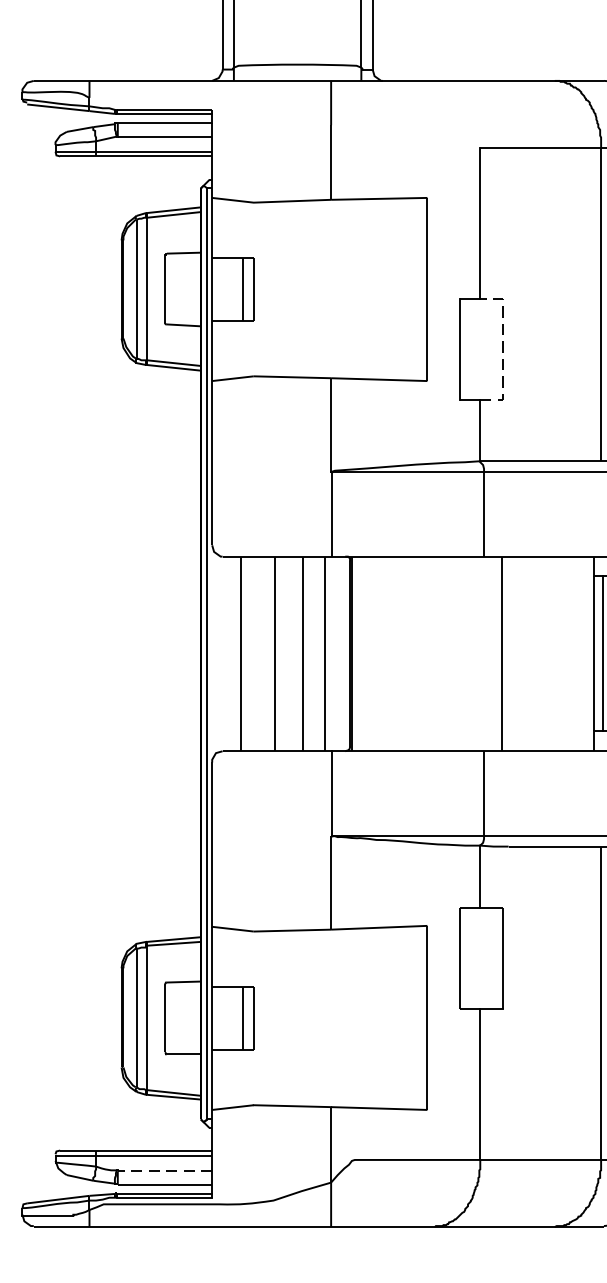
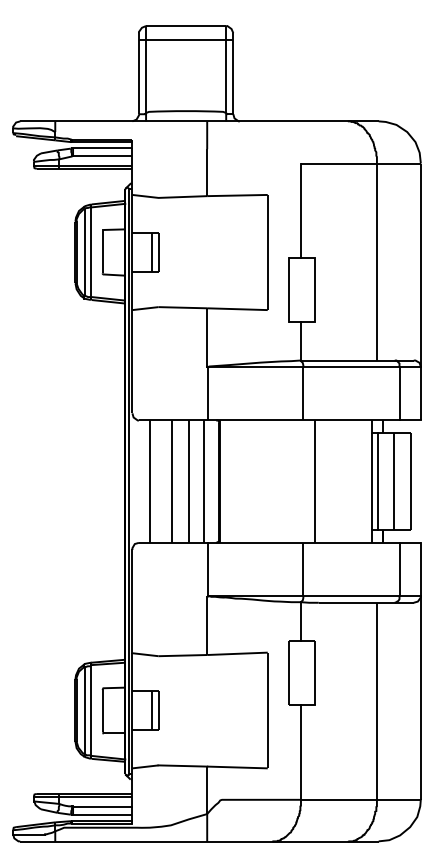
line: (503, 349) -> (315, 290), dashed -> solid
line: (164, 1170) -> (102, 806), dashed -> solid

